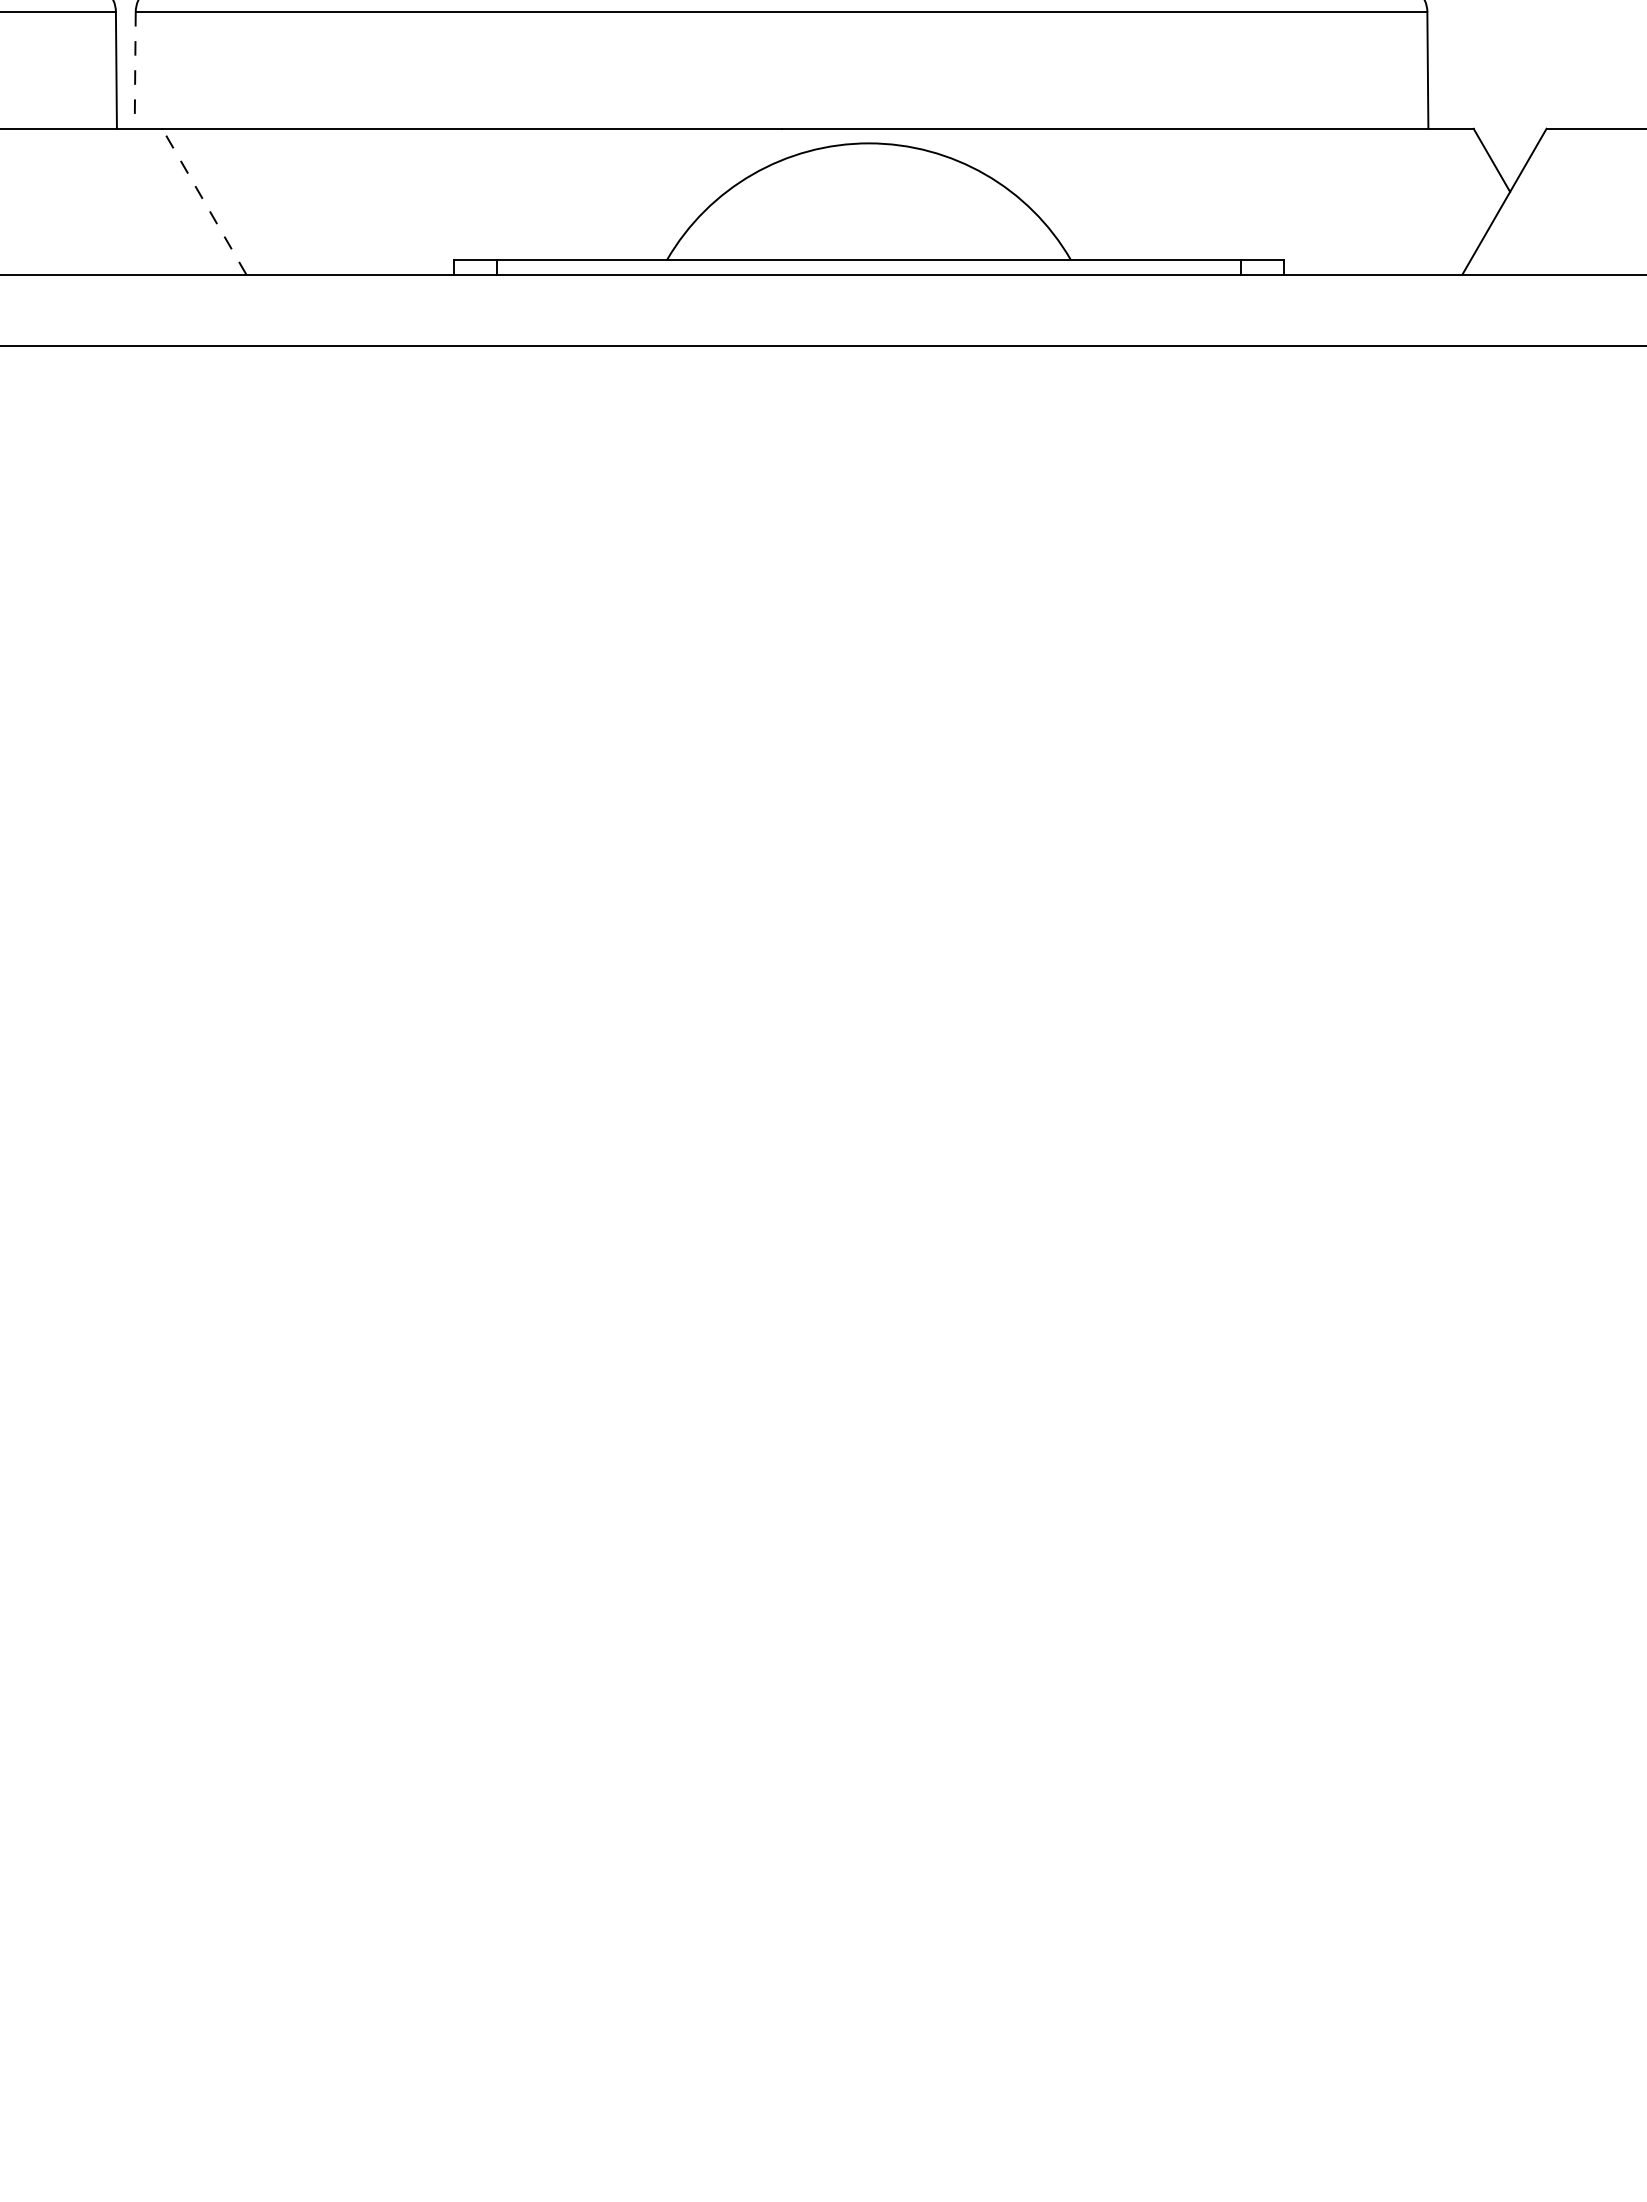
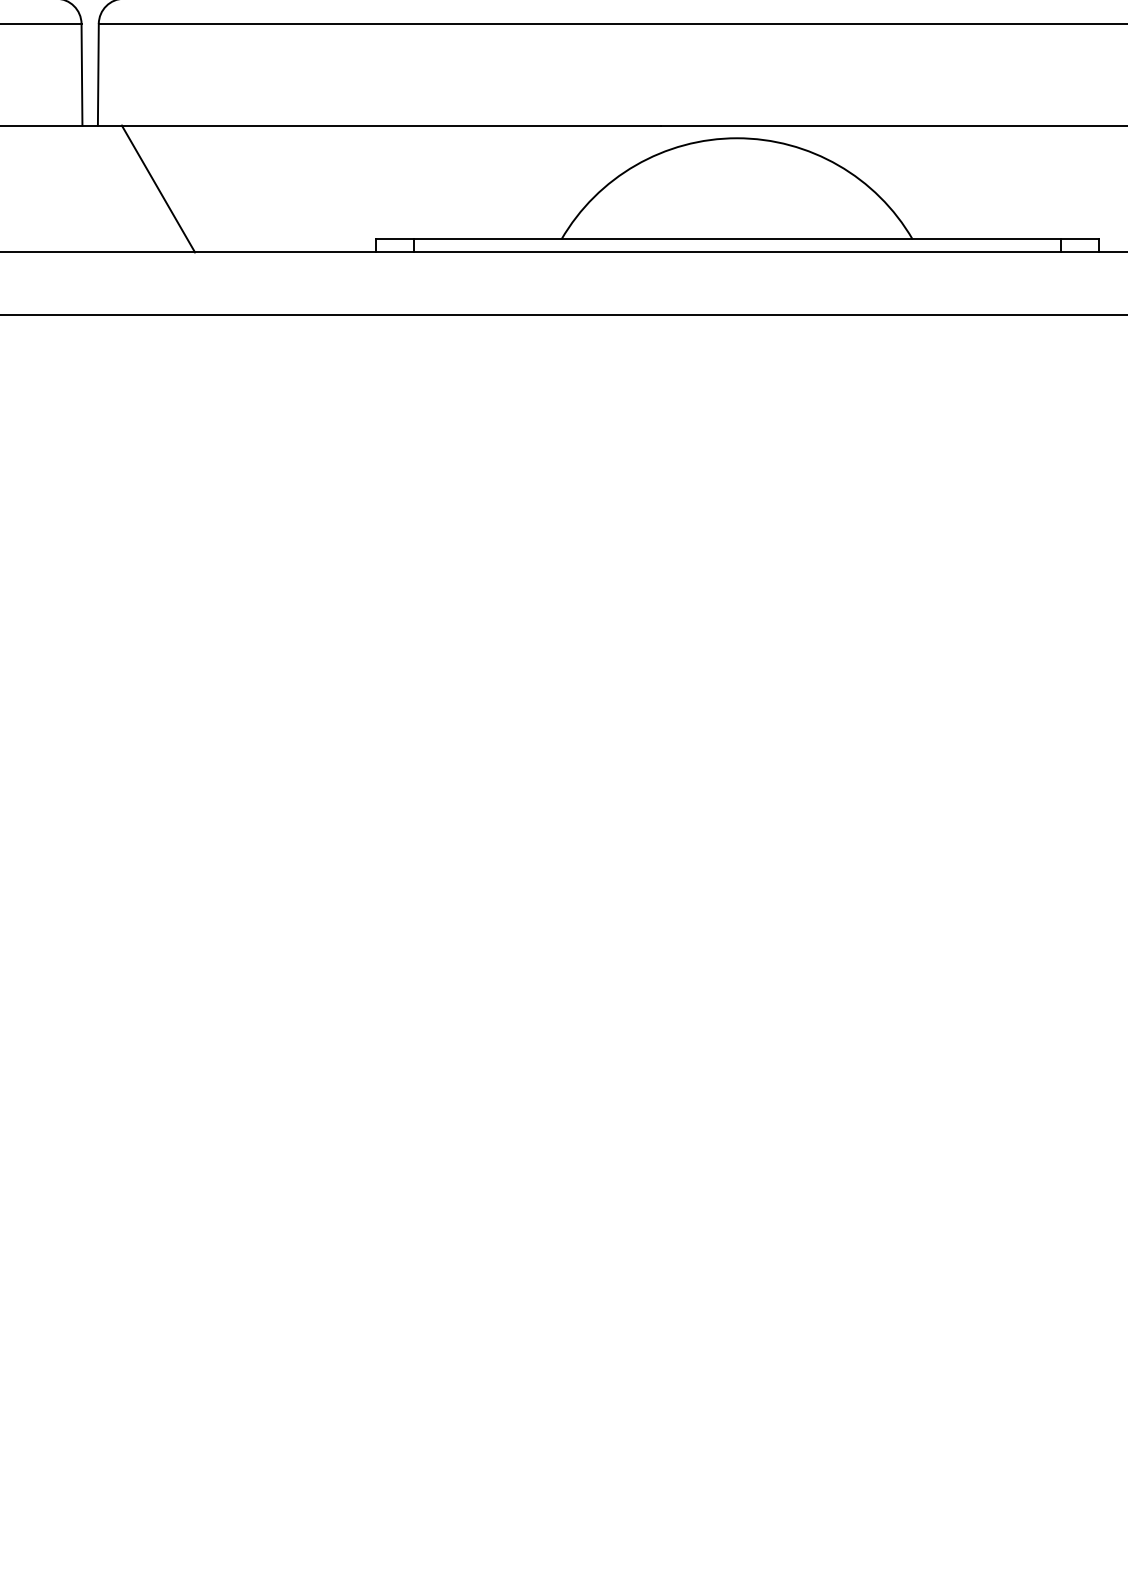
line: (135, 70) -> (98, 74), dashed -> solid
line: (204, 201) -> (158, 188), dashed -> solid

